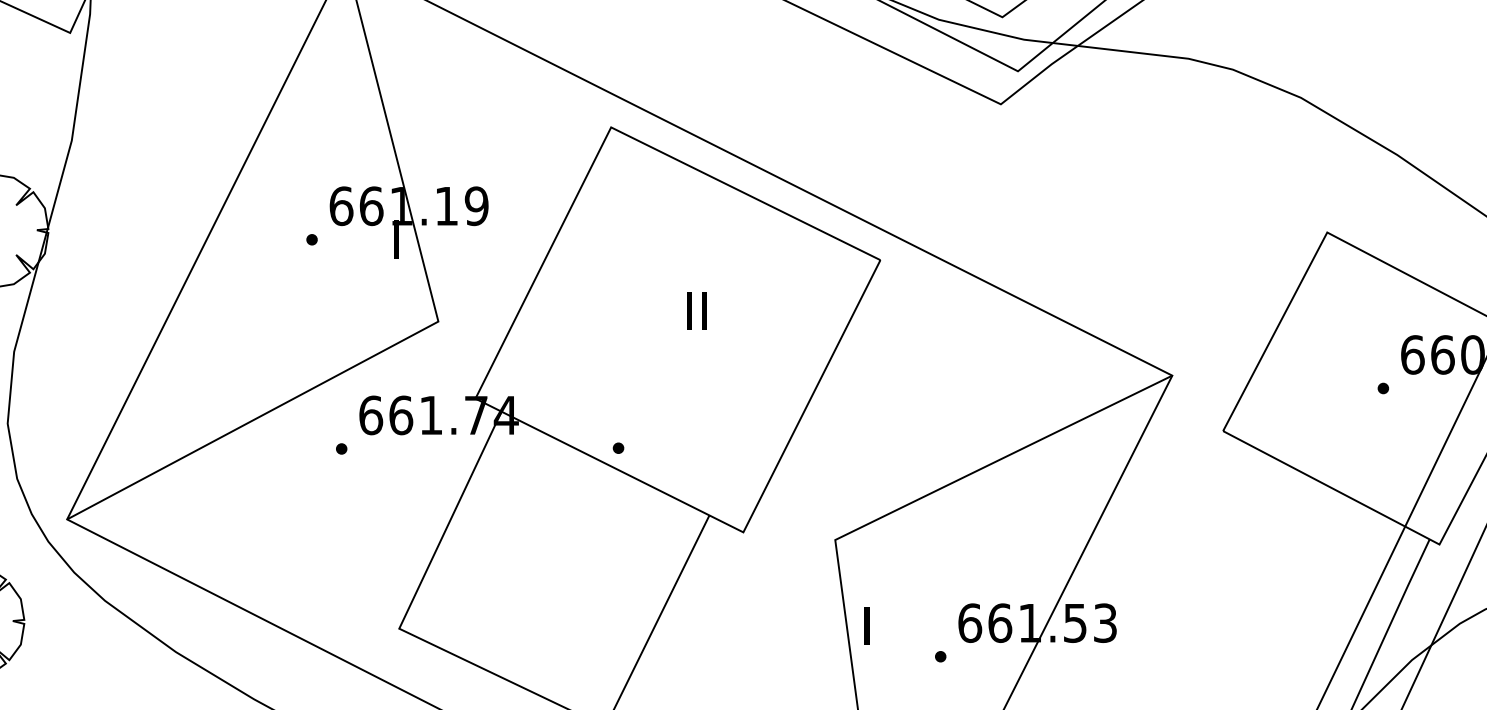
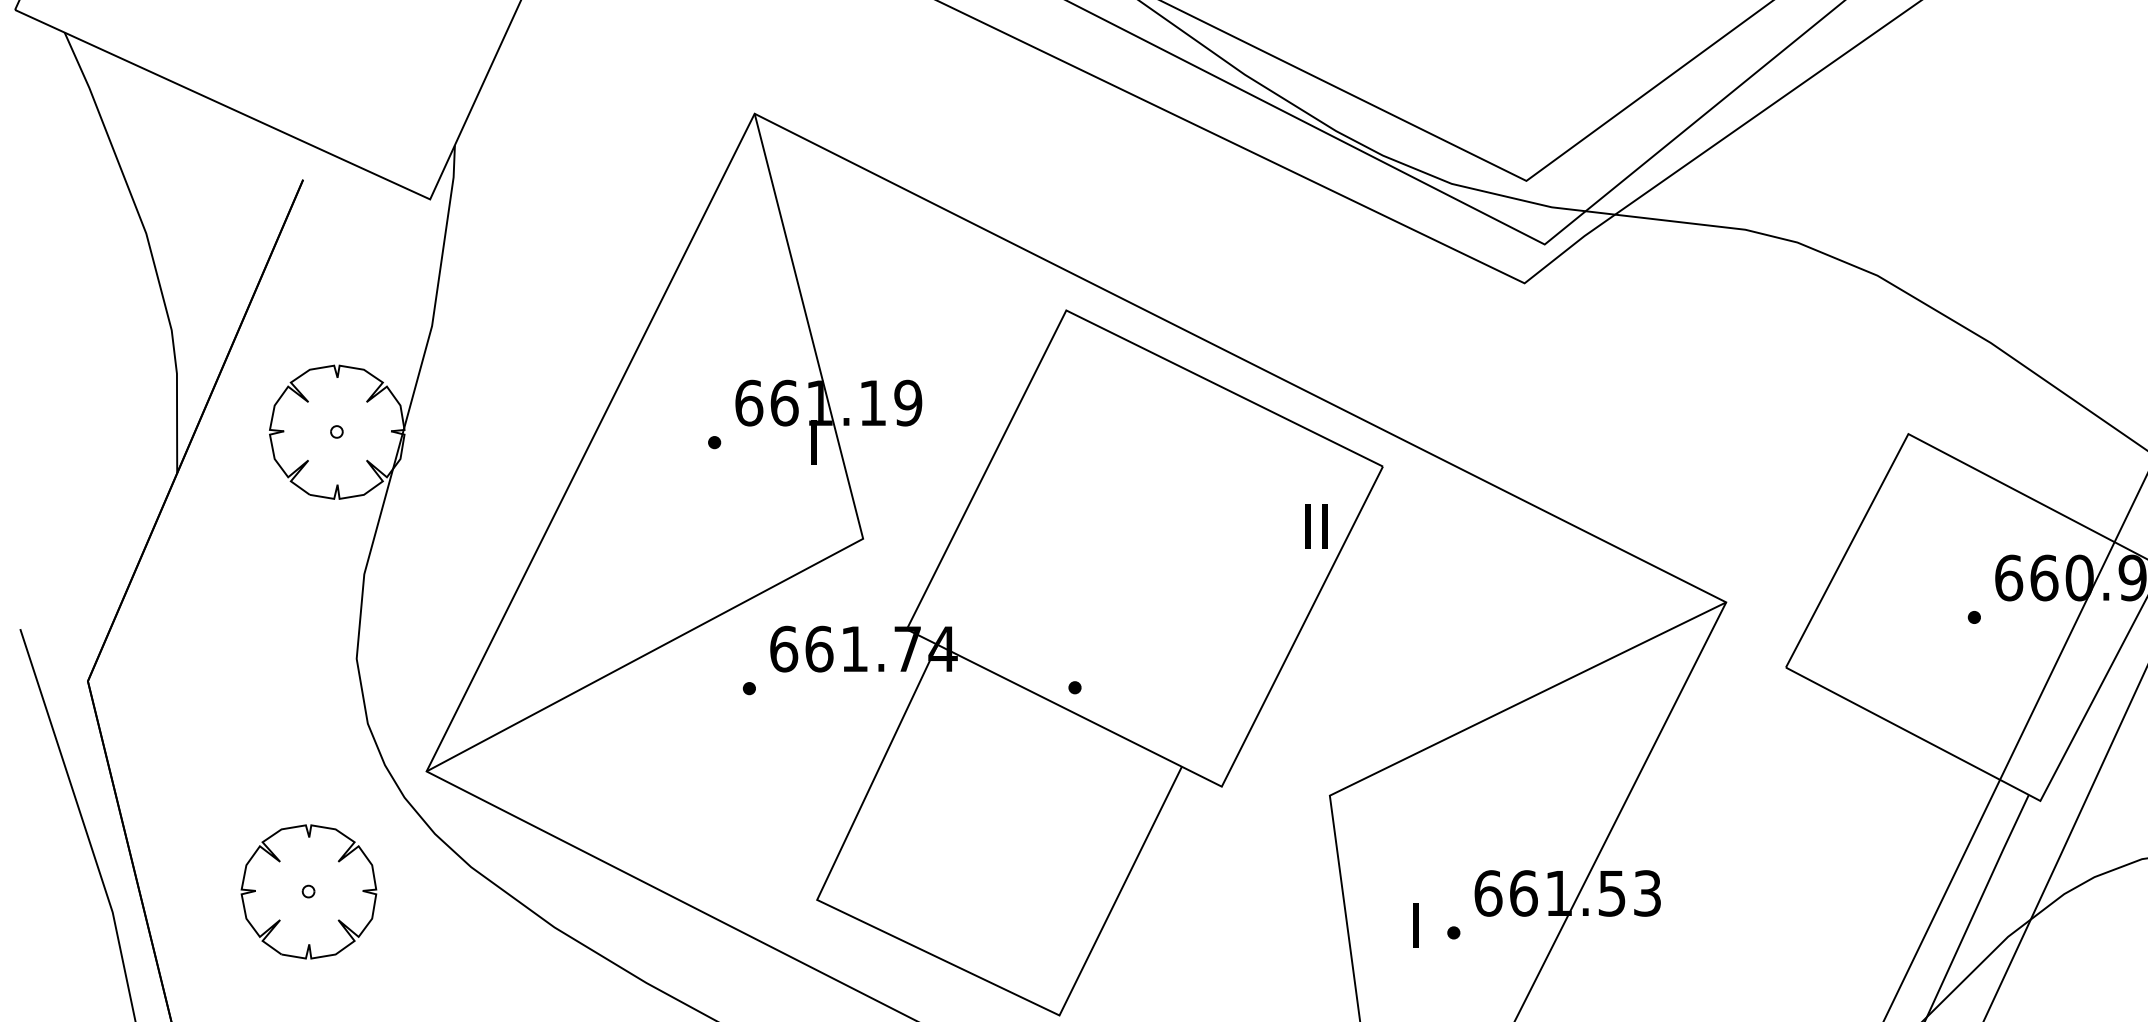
text: (697, 311) -> (1316, 526), moved
text: (866, 625) -> (1415, 925), moved

